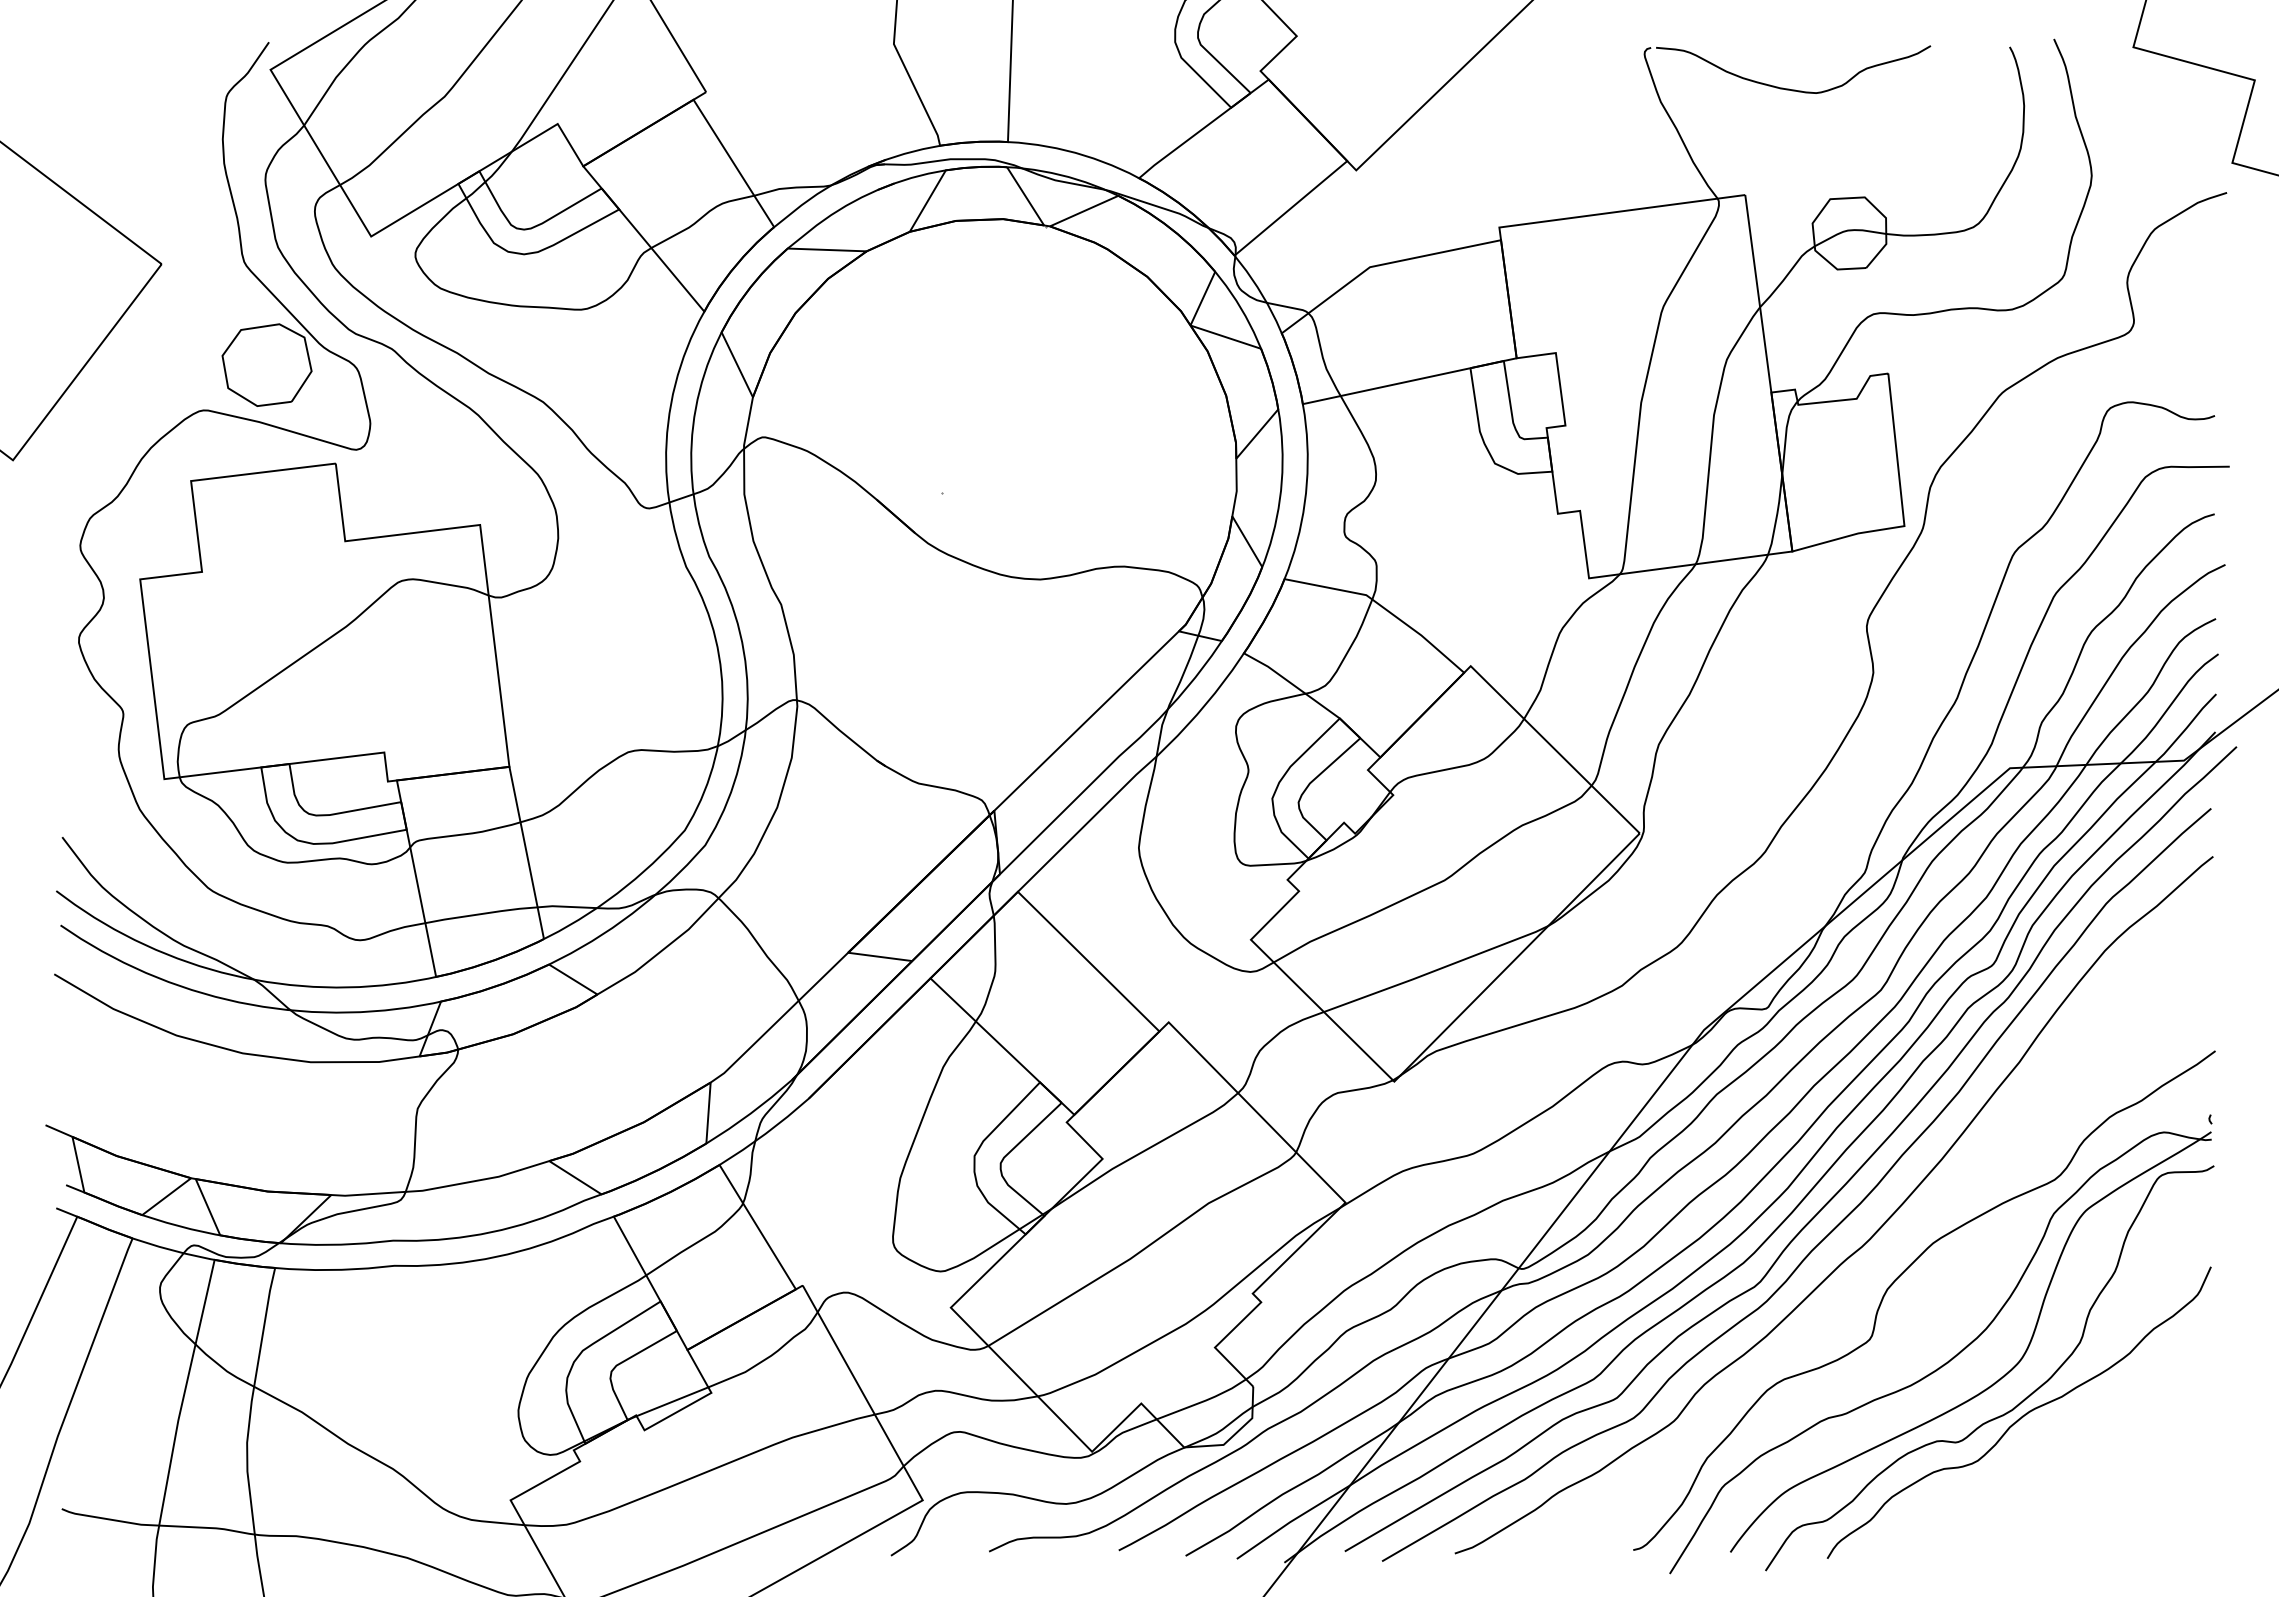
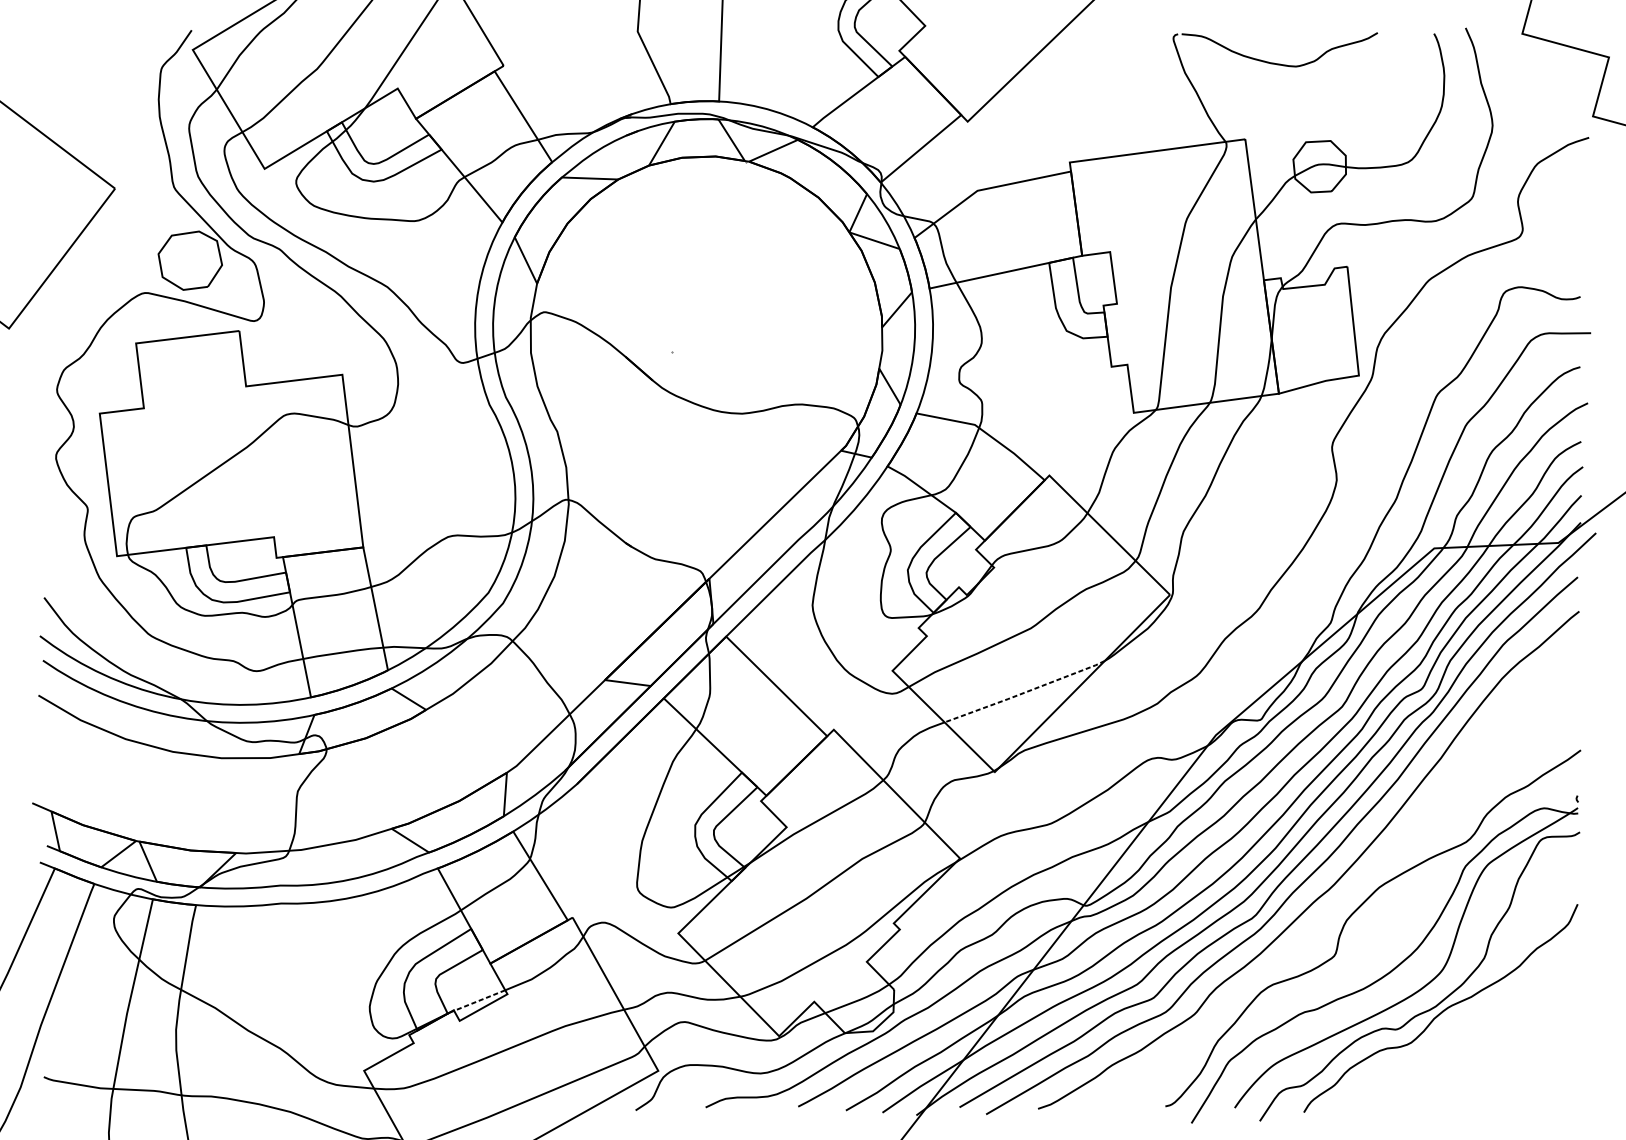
line: (1437, 970) -> (1025, 692), solid -> dashed
line: (672, 1401) -> (479, 1000), solid -> dashed

